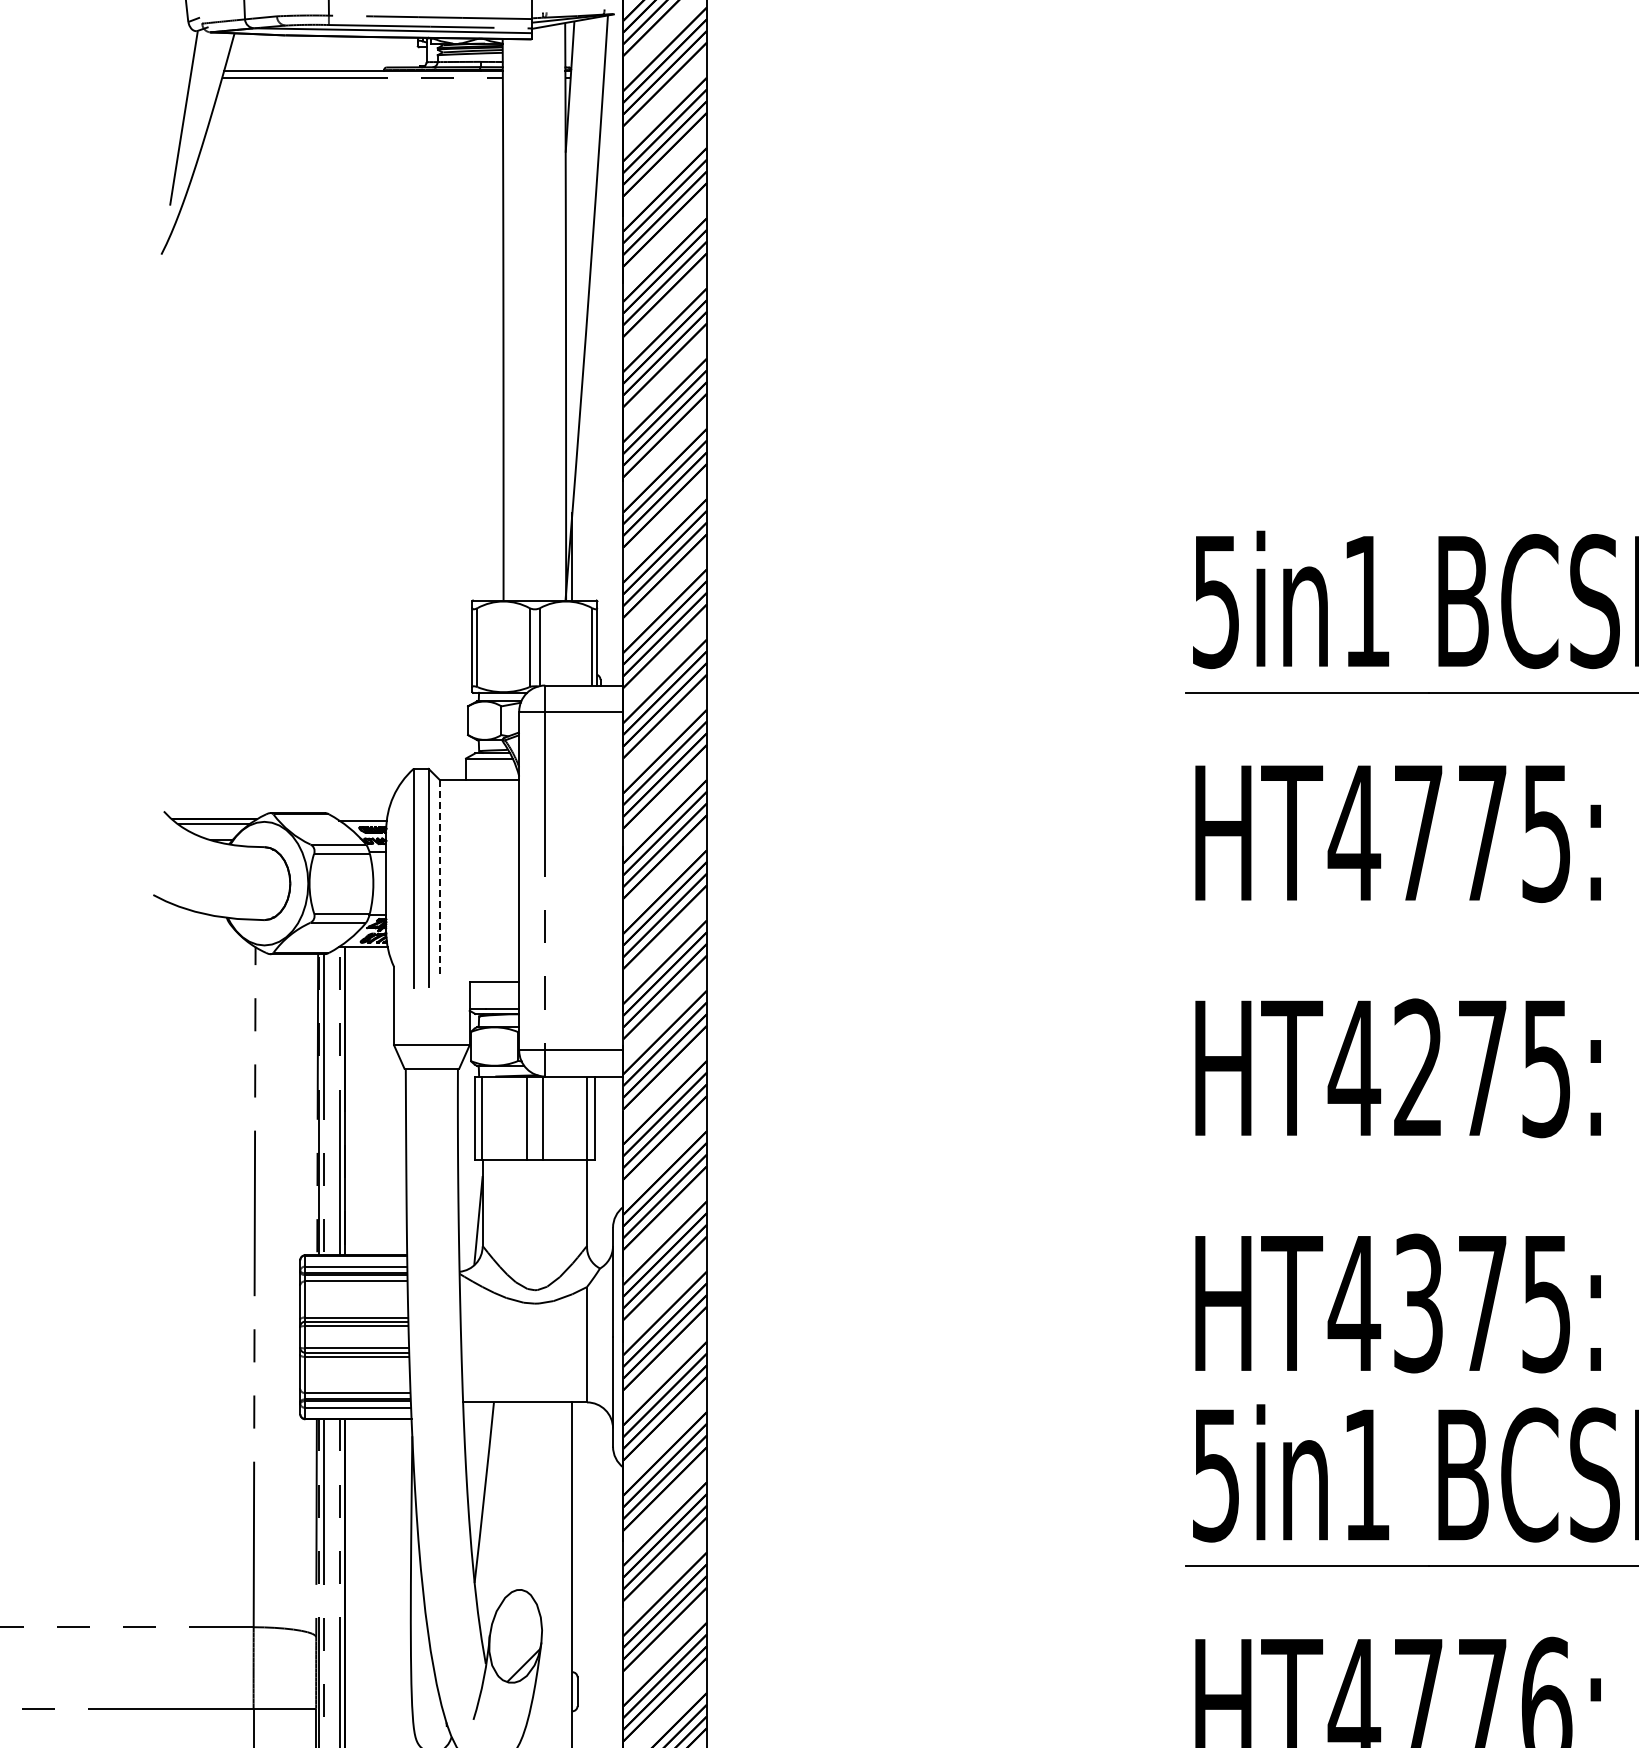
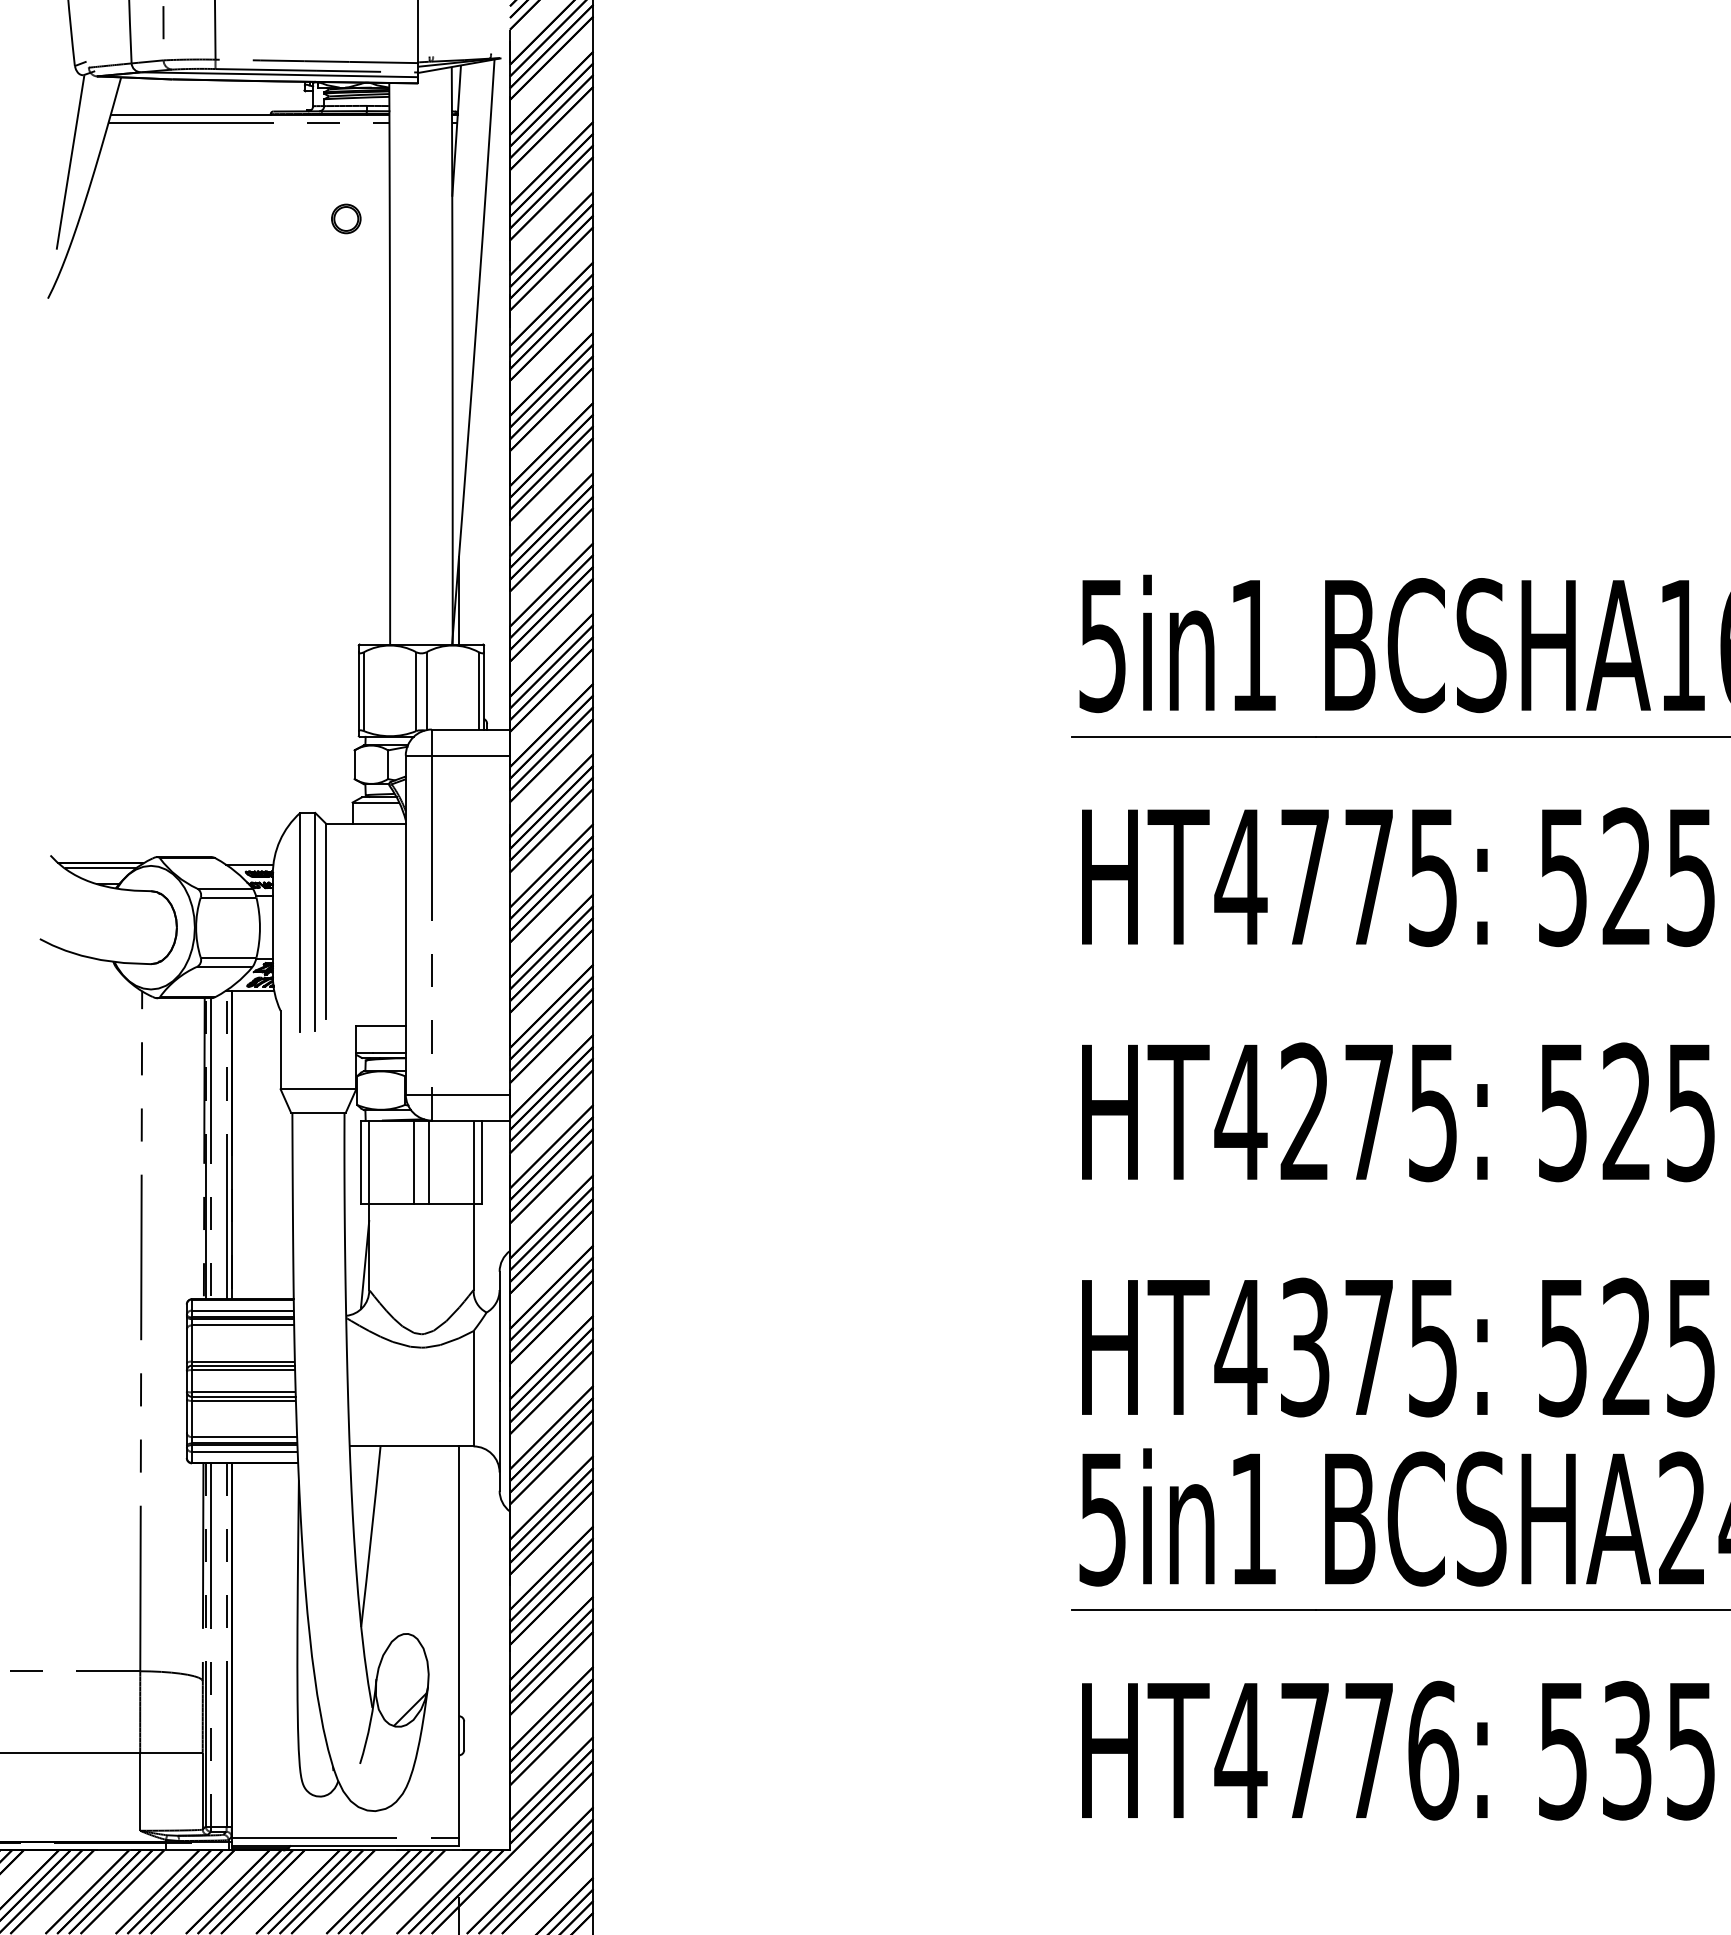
part: (459, 174) -> (346, 218), added
line: (439, 877) -> (326, 921), dashed -> solid

